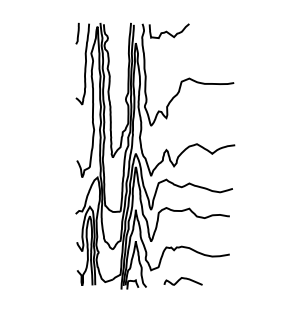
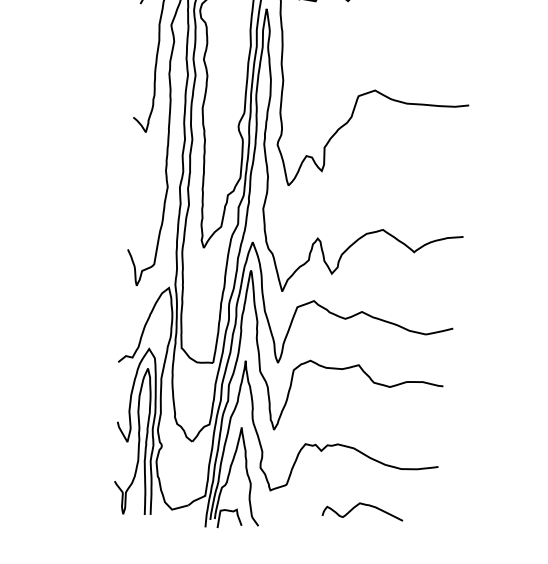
curve: (181, 279) -> (359, 506), moved

